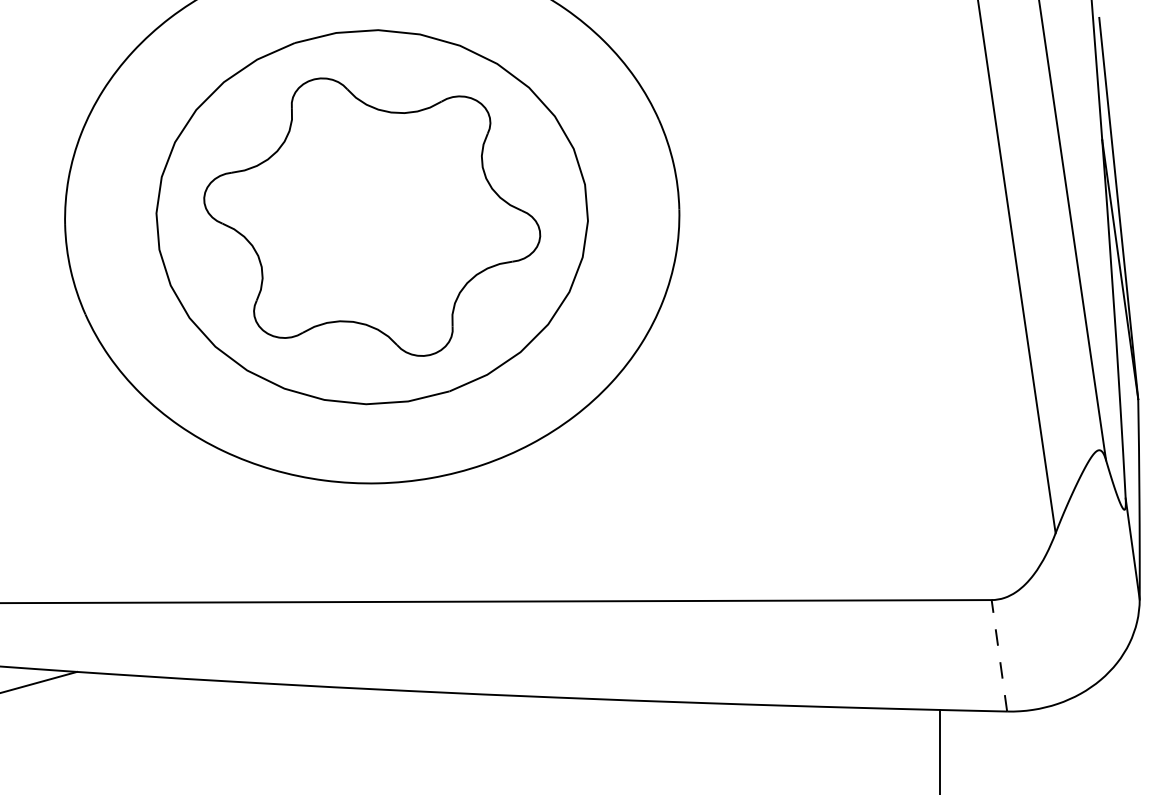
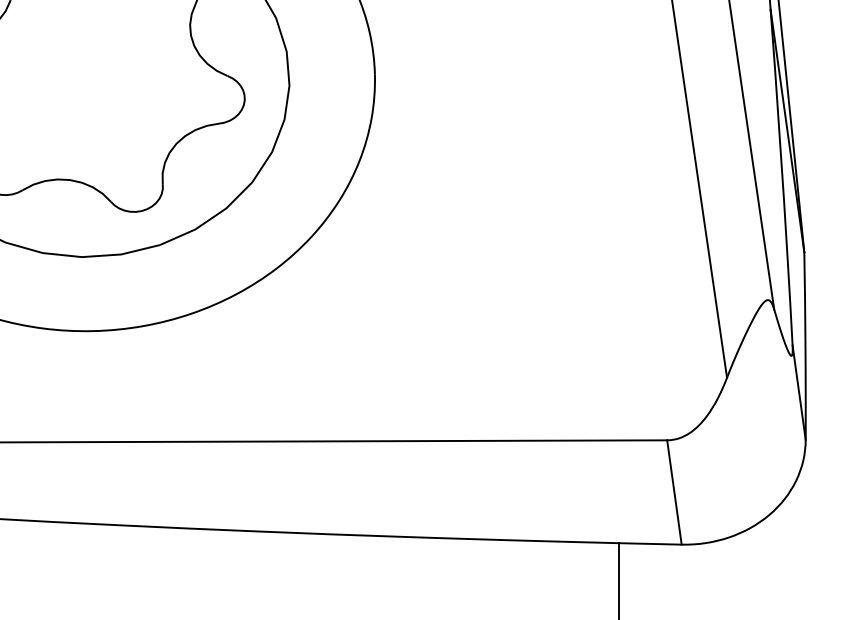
line: (999, 655) -> (674, 492), dashed -> solid

